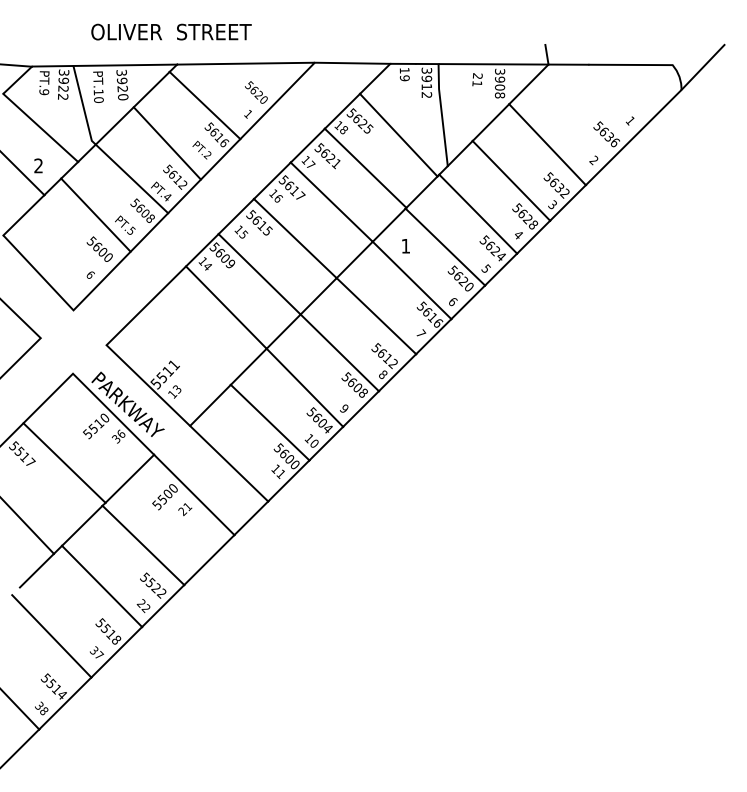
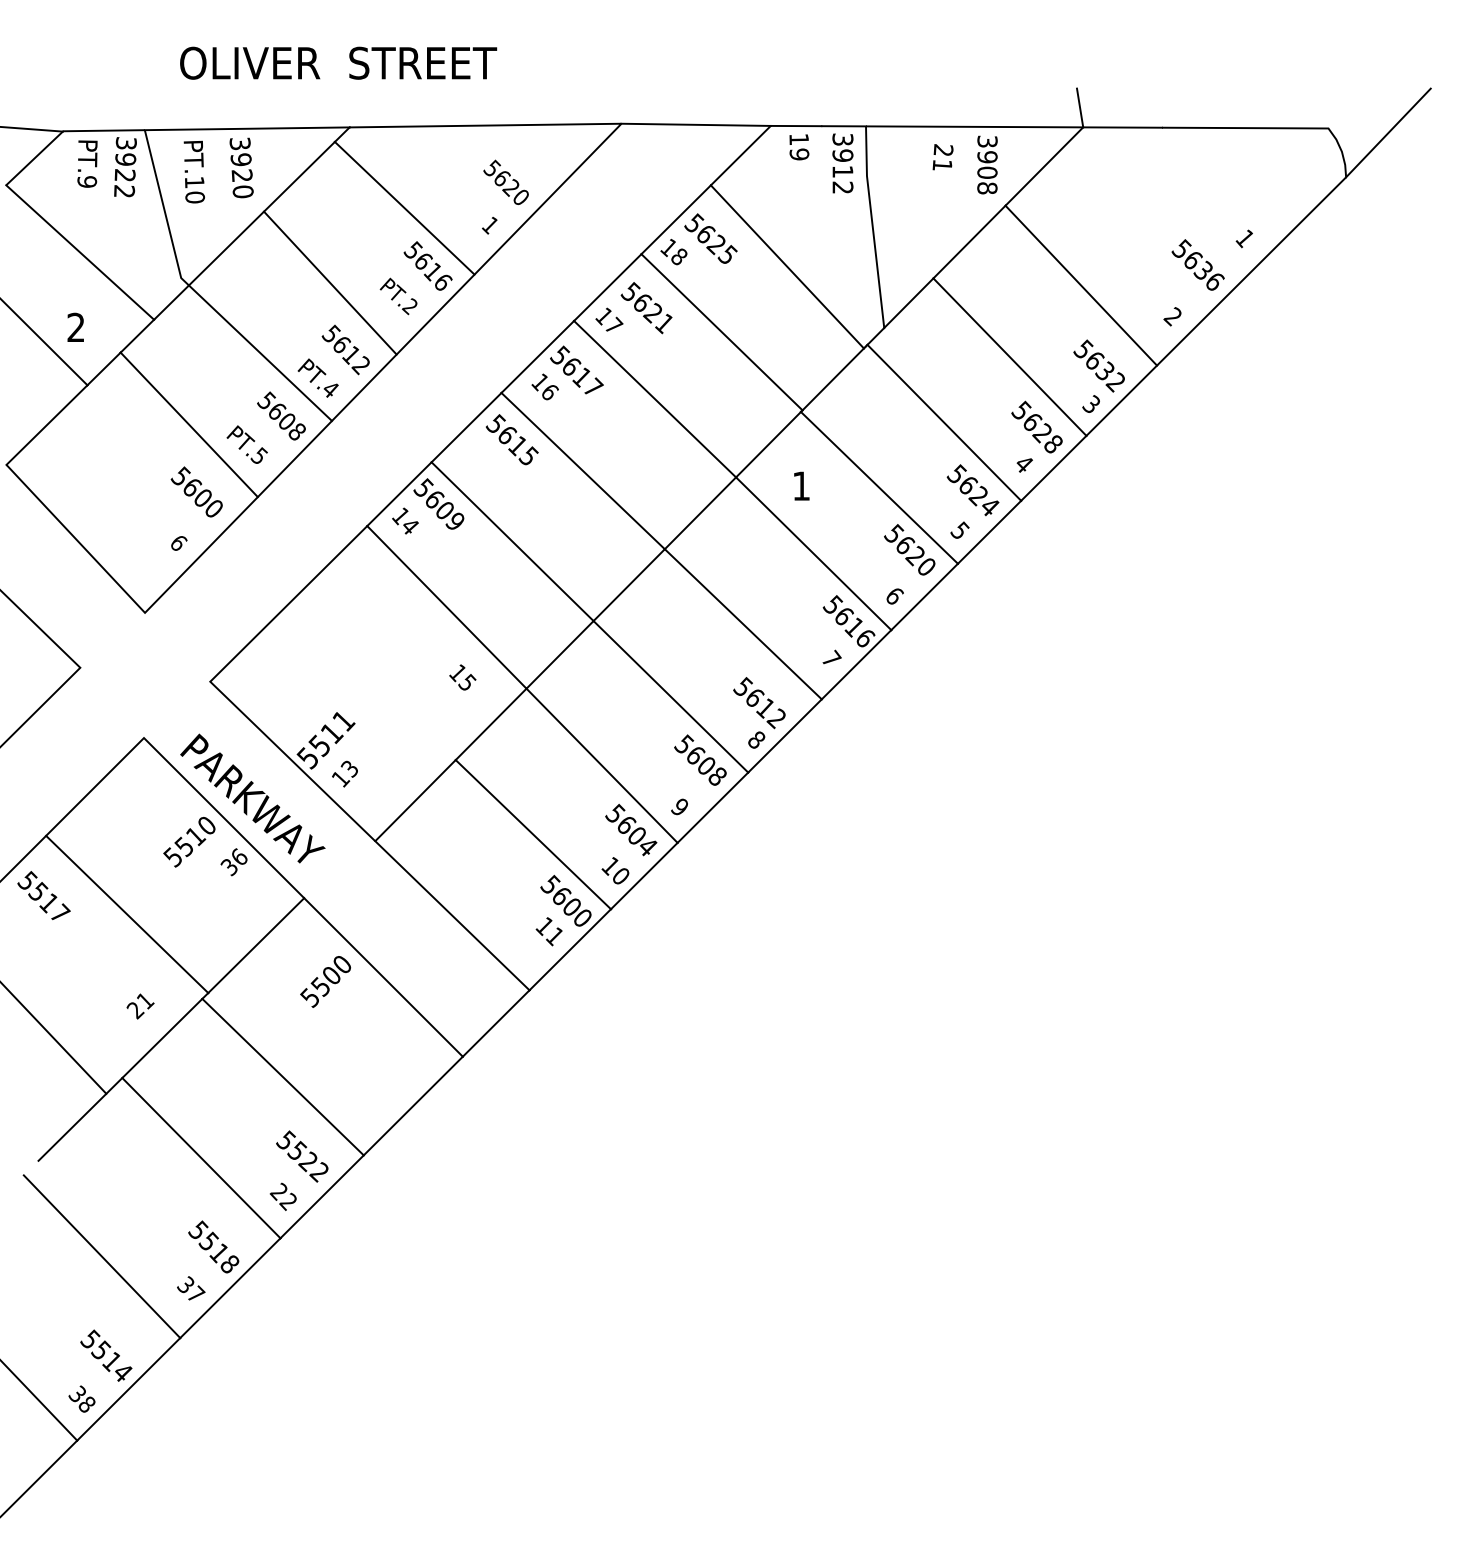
text: (241, 231) -> (462, 676), moved
text: (185, 509) -> (140, 1006), moved

